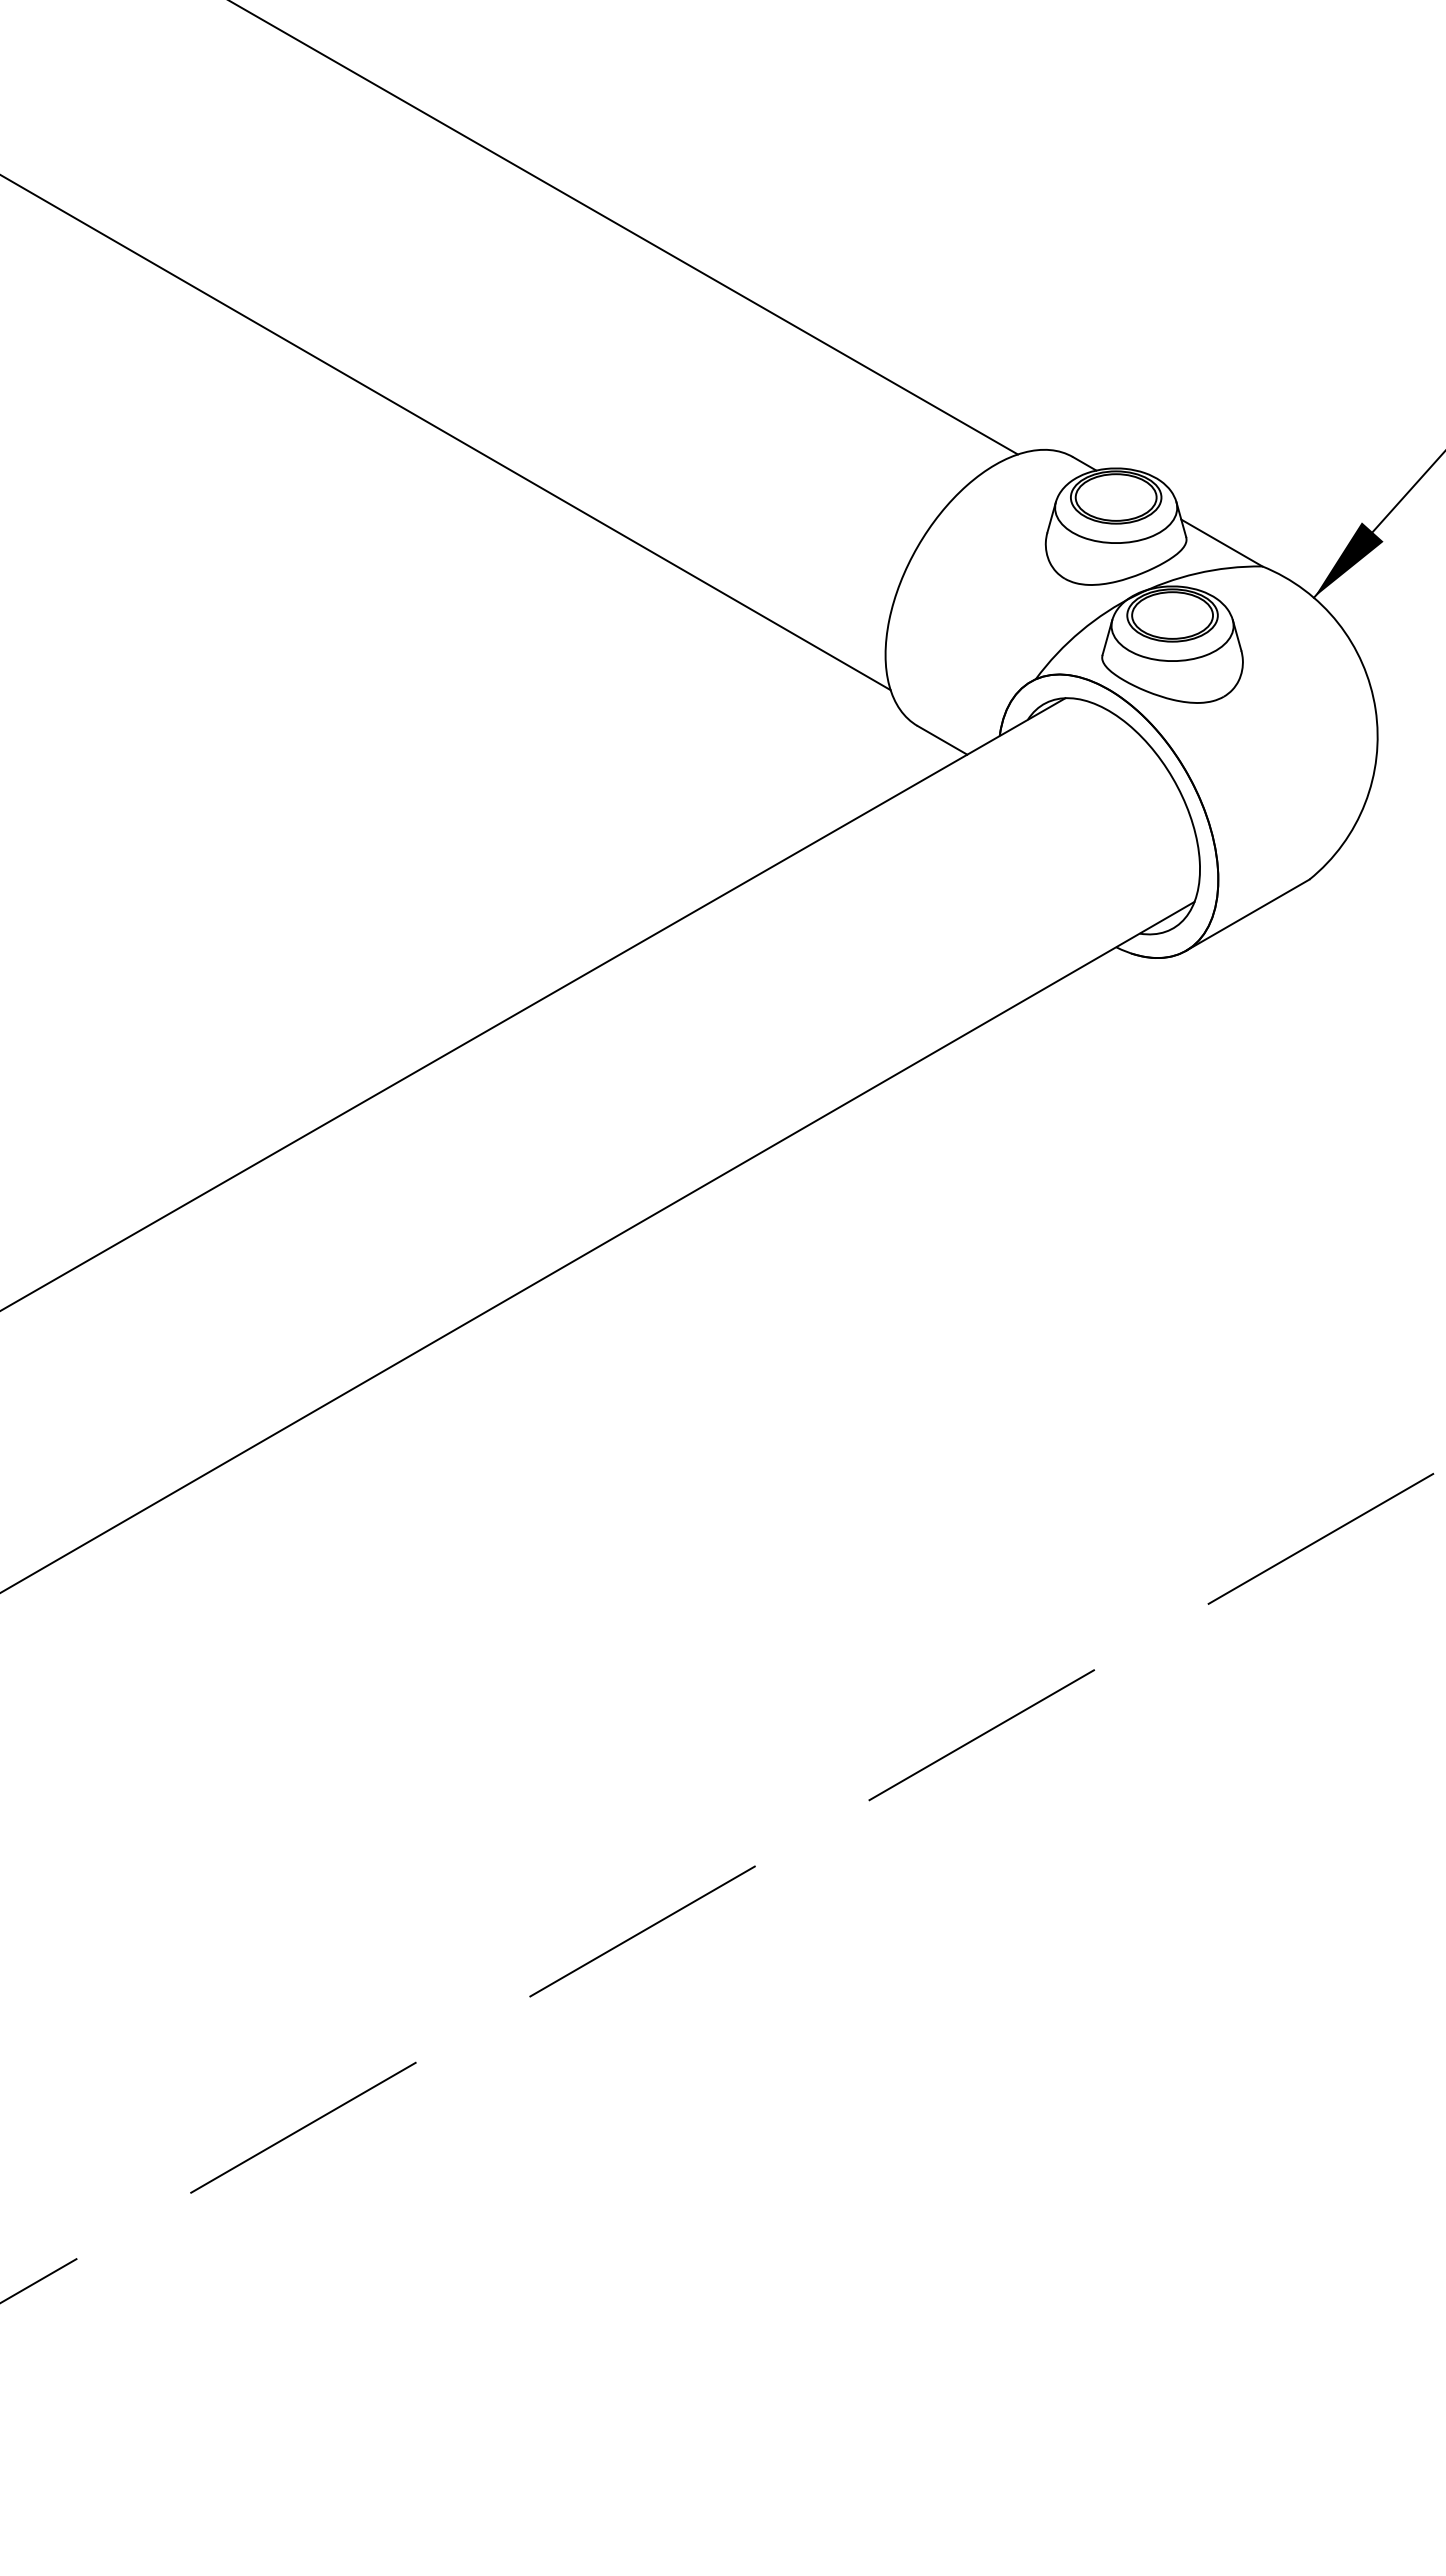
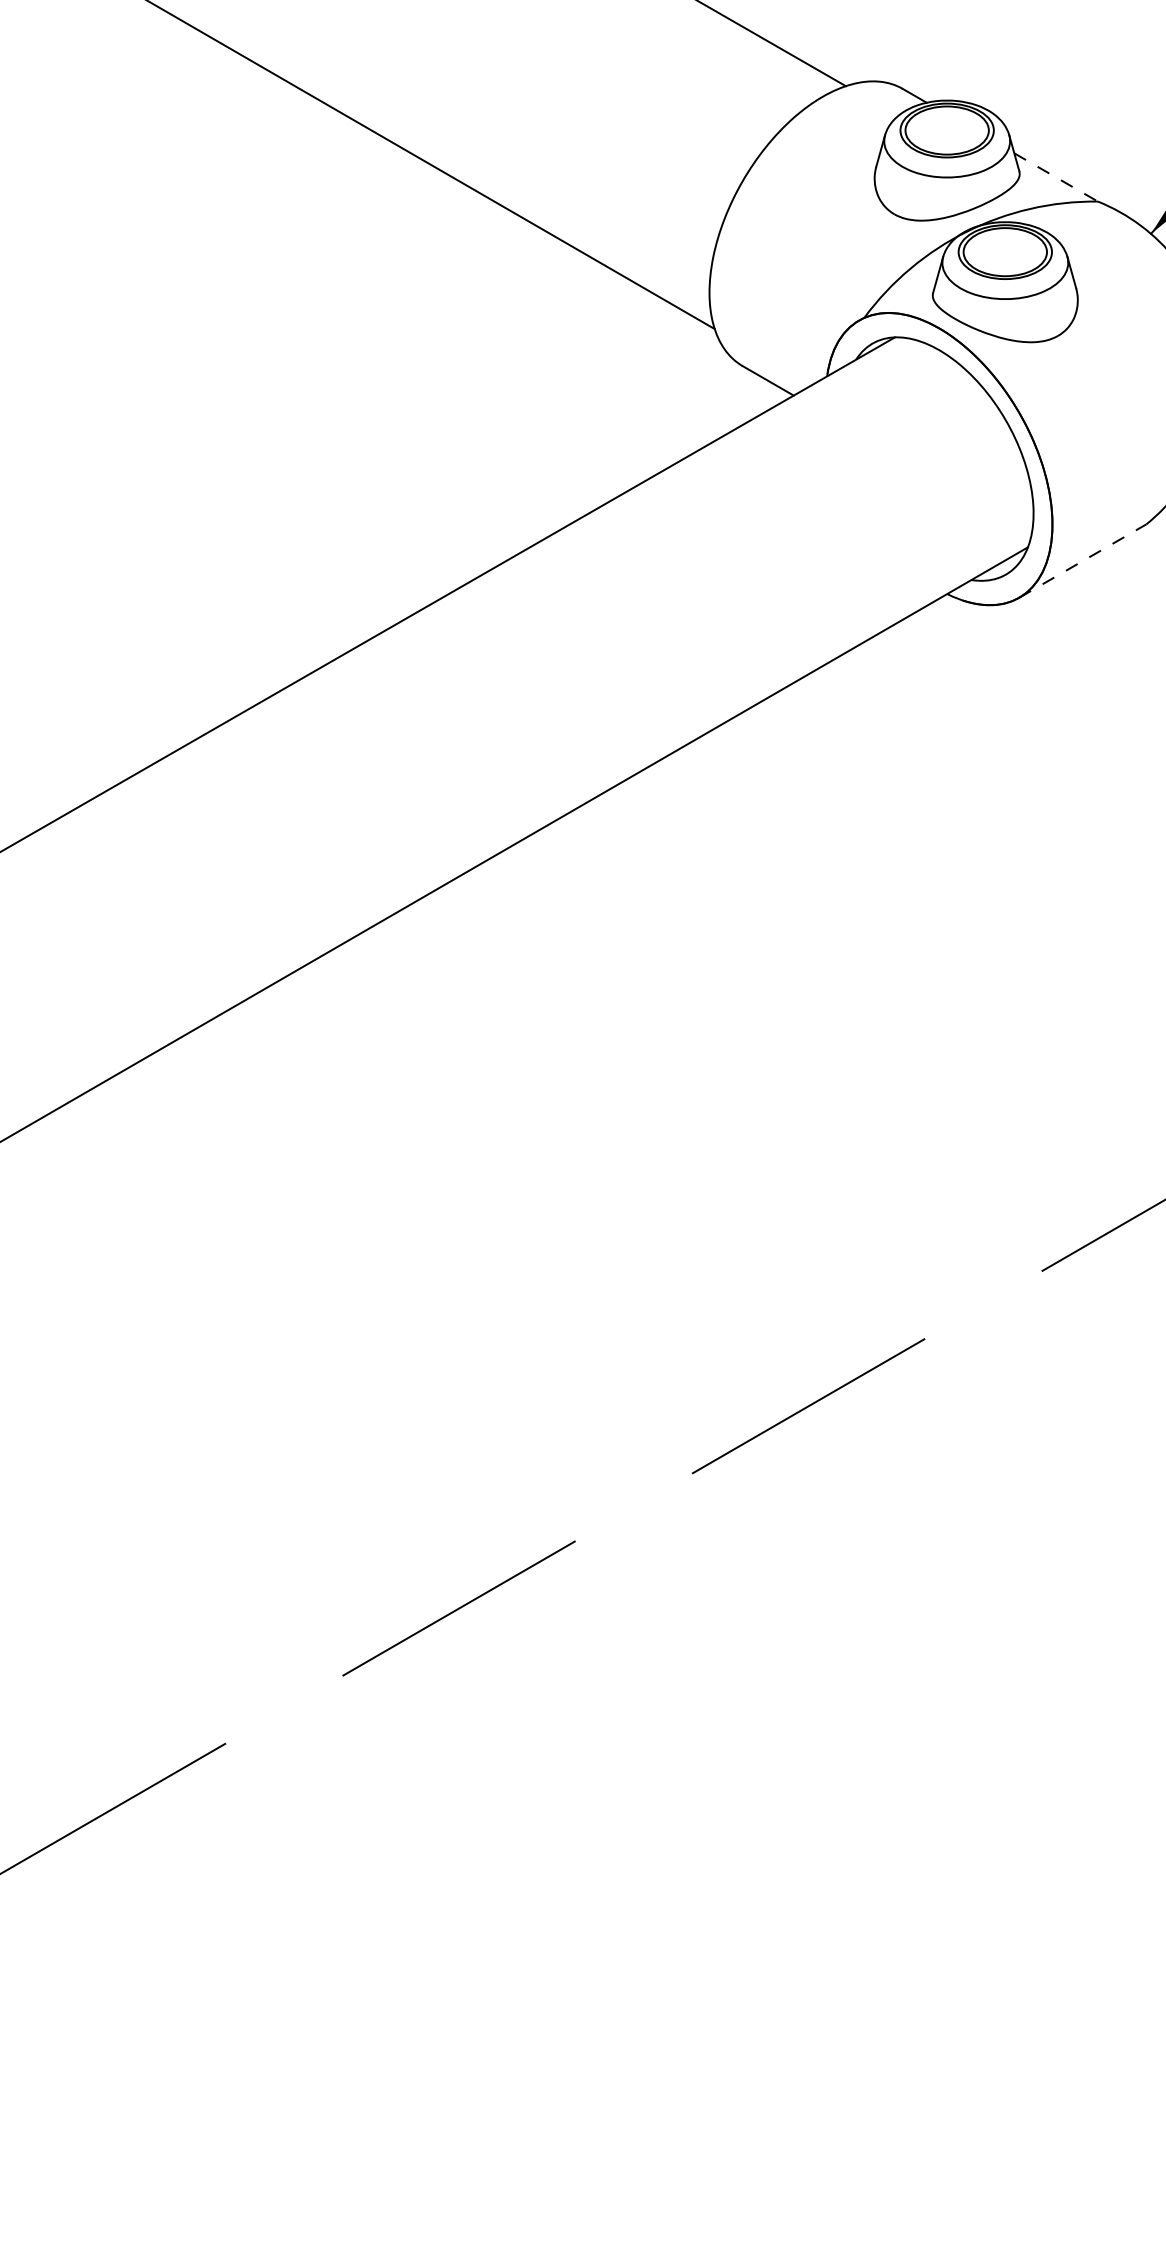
line: (1221, 543) -> (1055, 177), solid -> dashed
line: (1248, 914) -> (1083, 560), solid -> dashed

